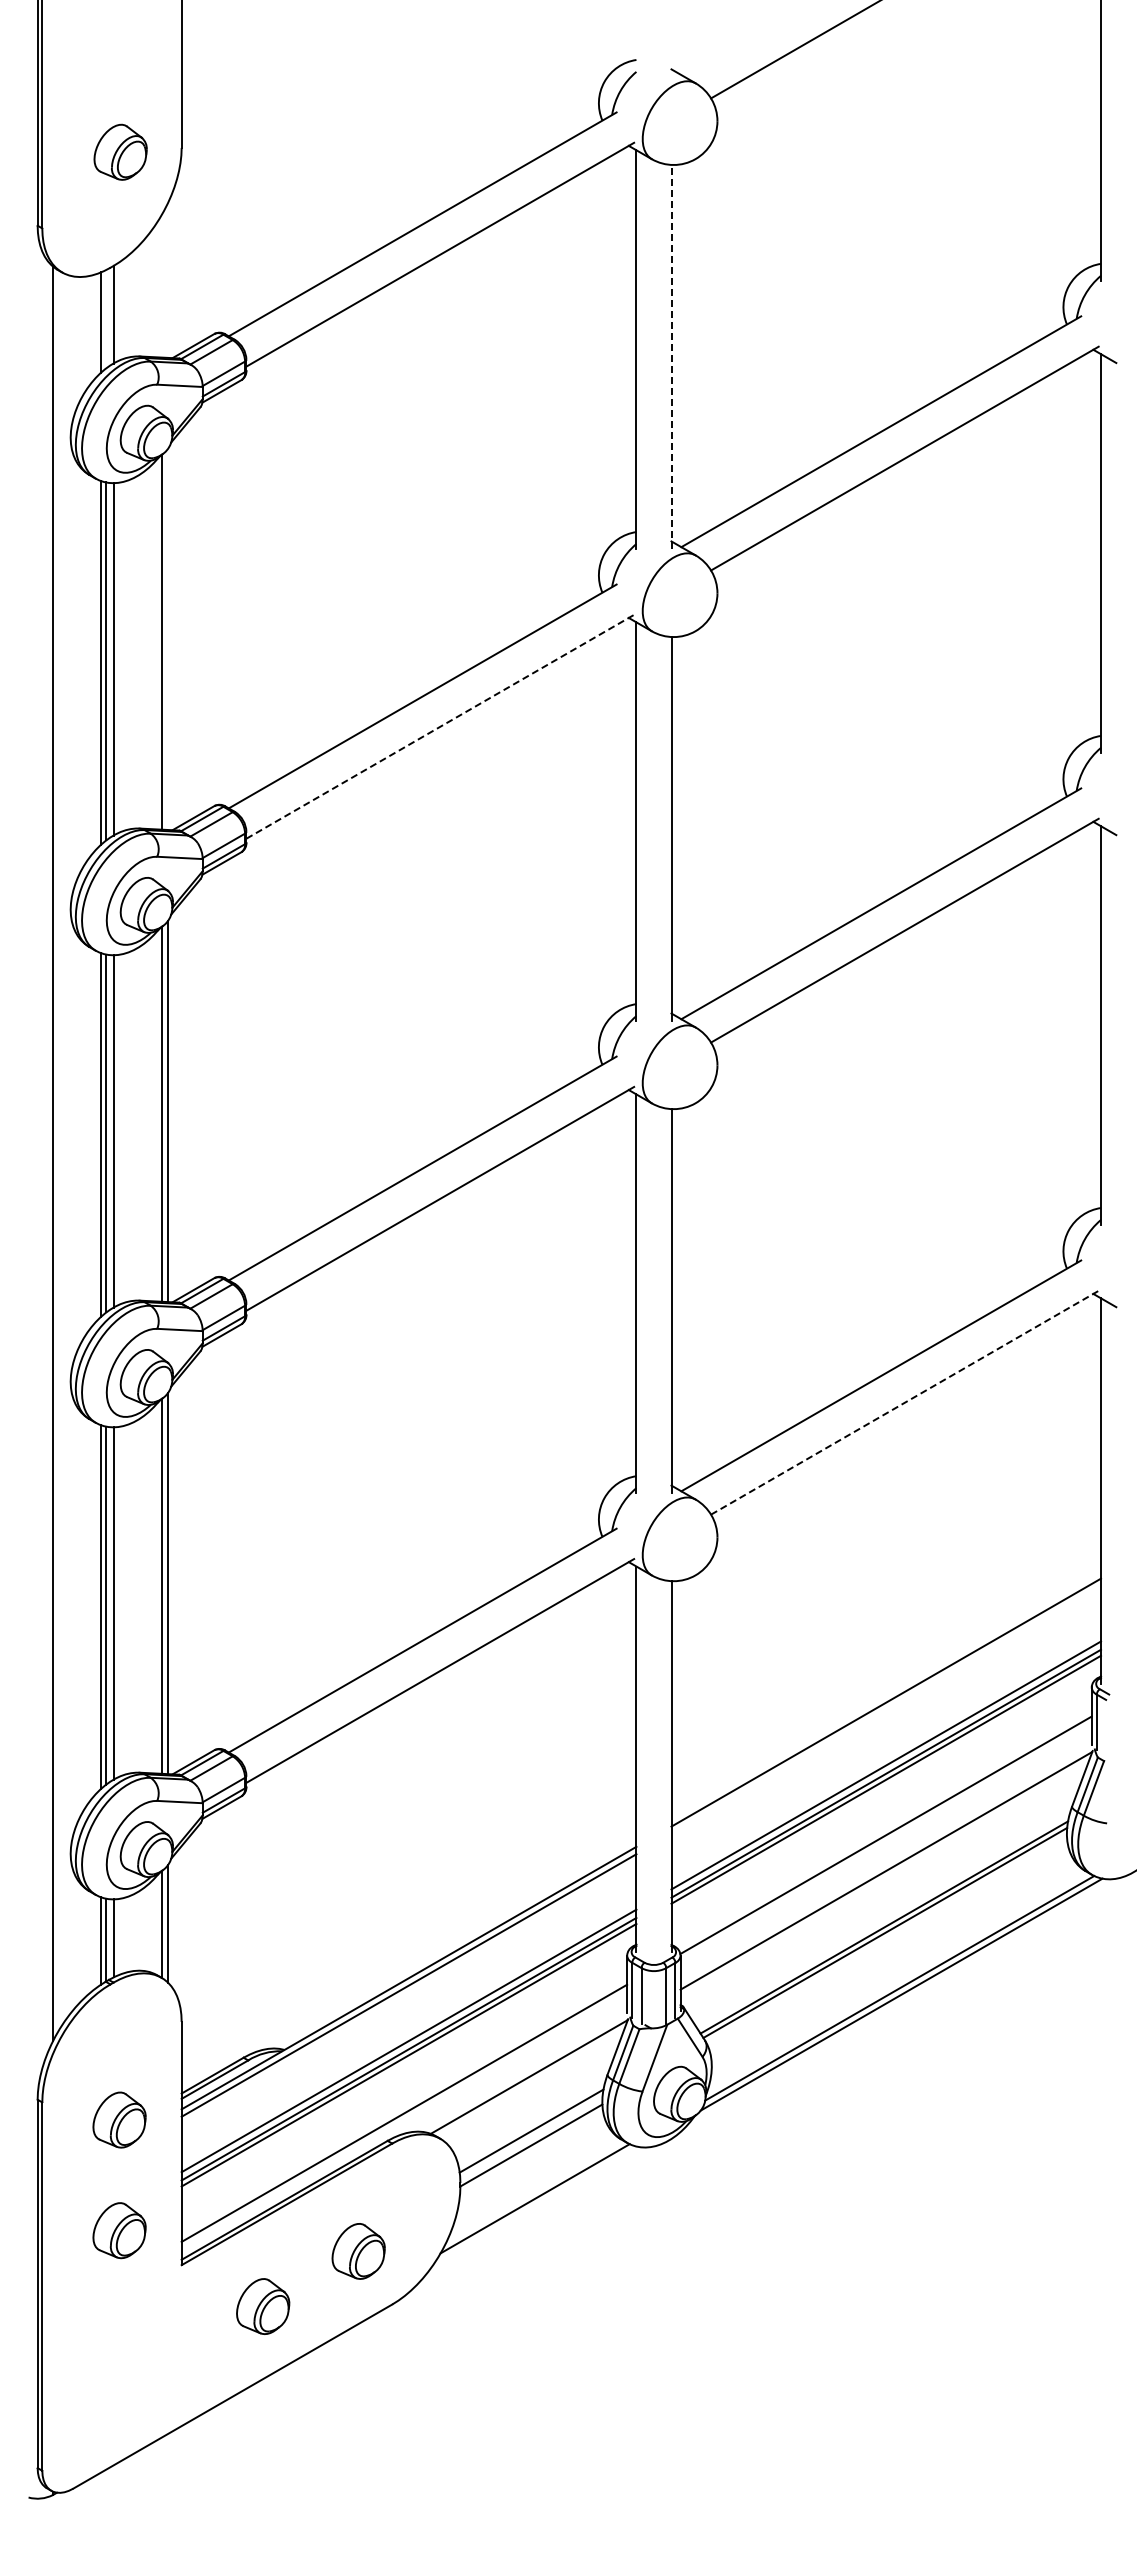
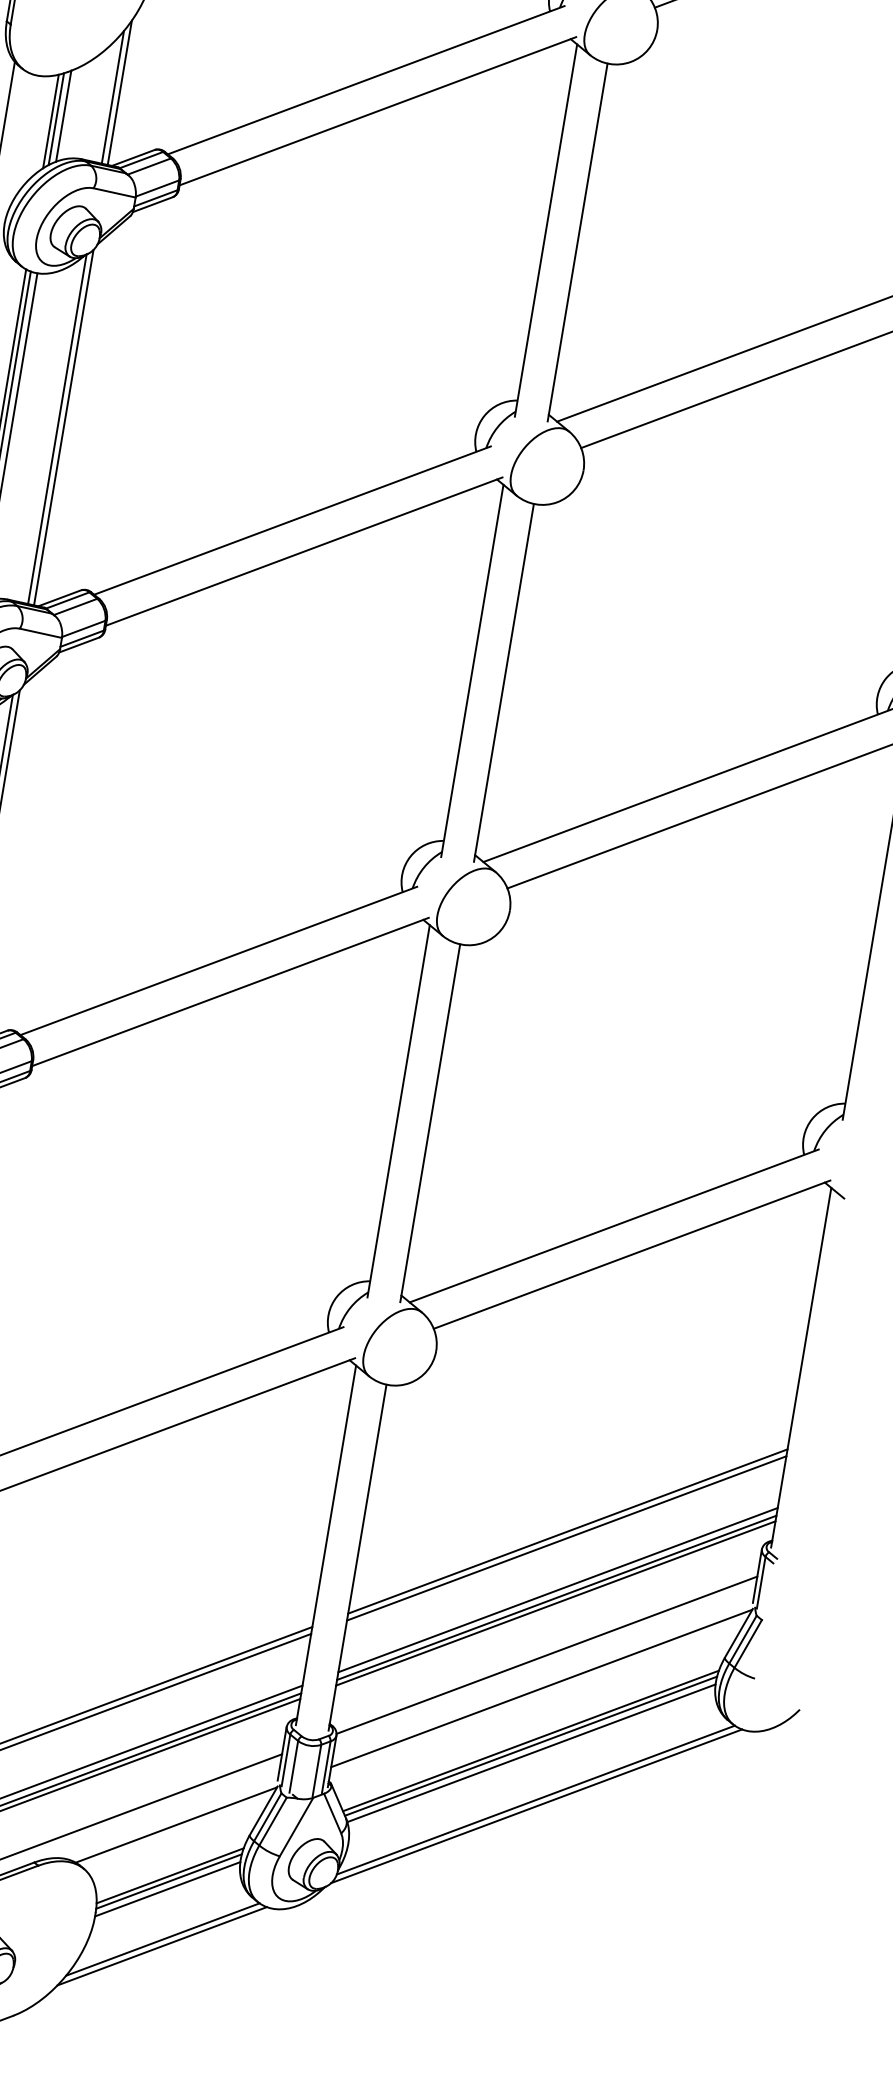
line: (167, 280) -> (119, 92), added
line: (161, 286) -> (112, 97), added
line: (106, 318) -> (56, 118), added
line: (671, 356) -> (577, 242), dashed -> solid
line: (167, 639) -> (63, 427), added
line: (440, 726) -> (304, 551), dashed -> solid
line: (904, 1402) -> (631, 1254), dashed -> solid
line: (886, 1710) -> (566, 1538), added
line: (886, 1940) -> (530, 1753), added
line: (531, 2137) -> (169, 1881), added
line: (535, 2205) -> (162, 1945), added

